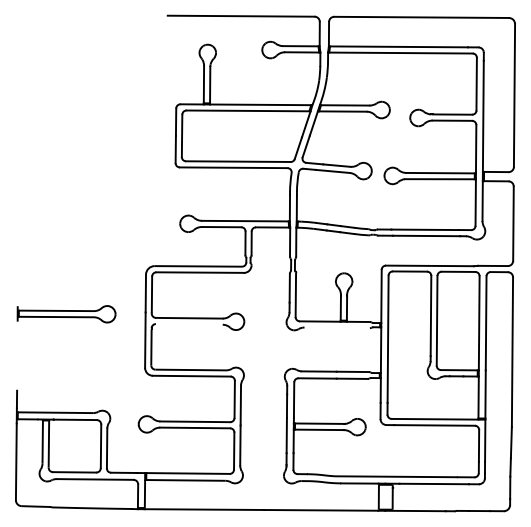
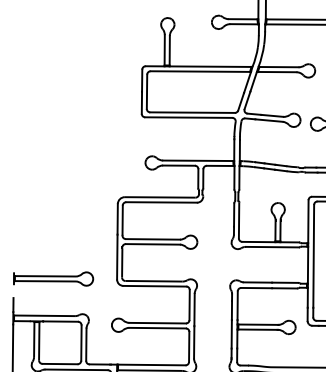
part: (66, 314) -> (53, 279), moved
line: (188, 324) -> (152, 244), added
line: (336, 327) -> (271, 246), added

